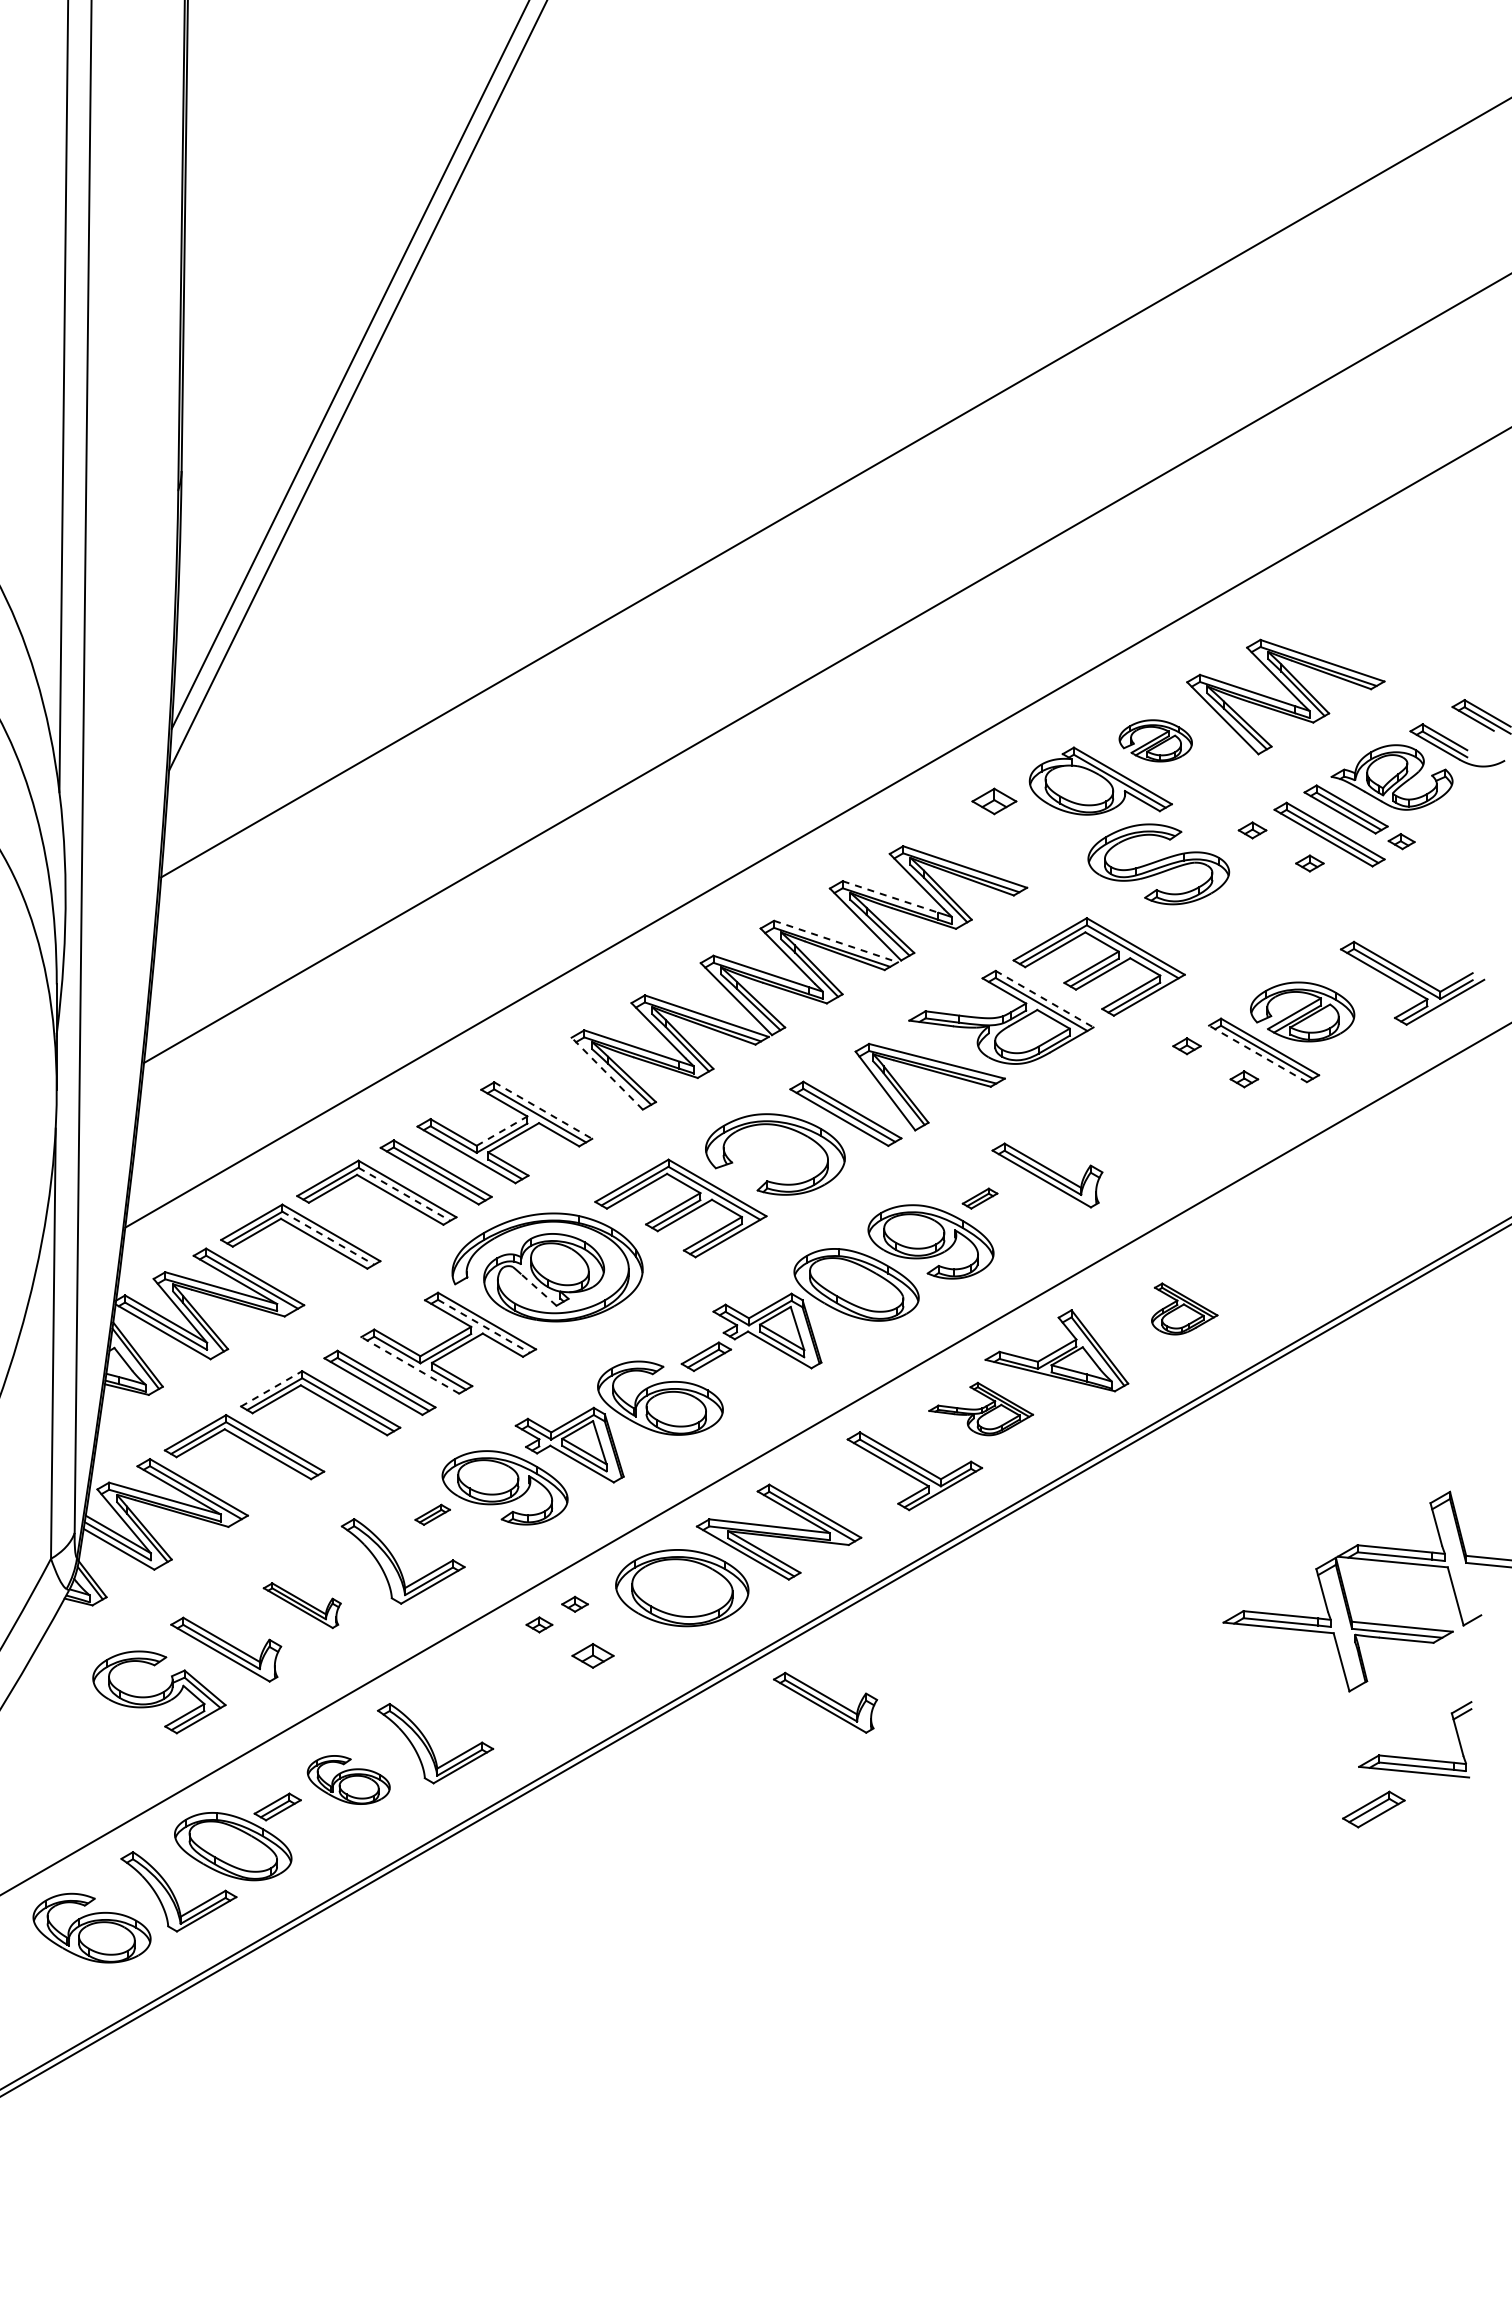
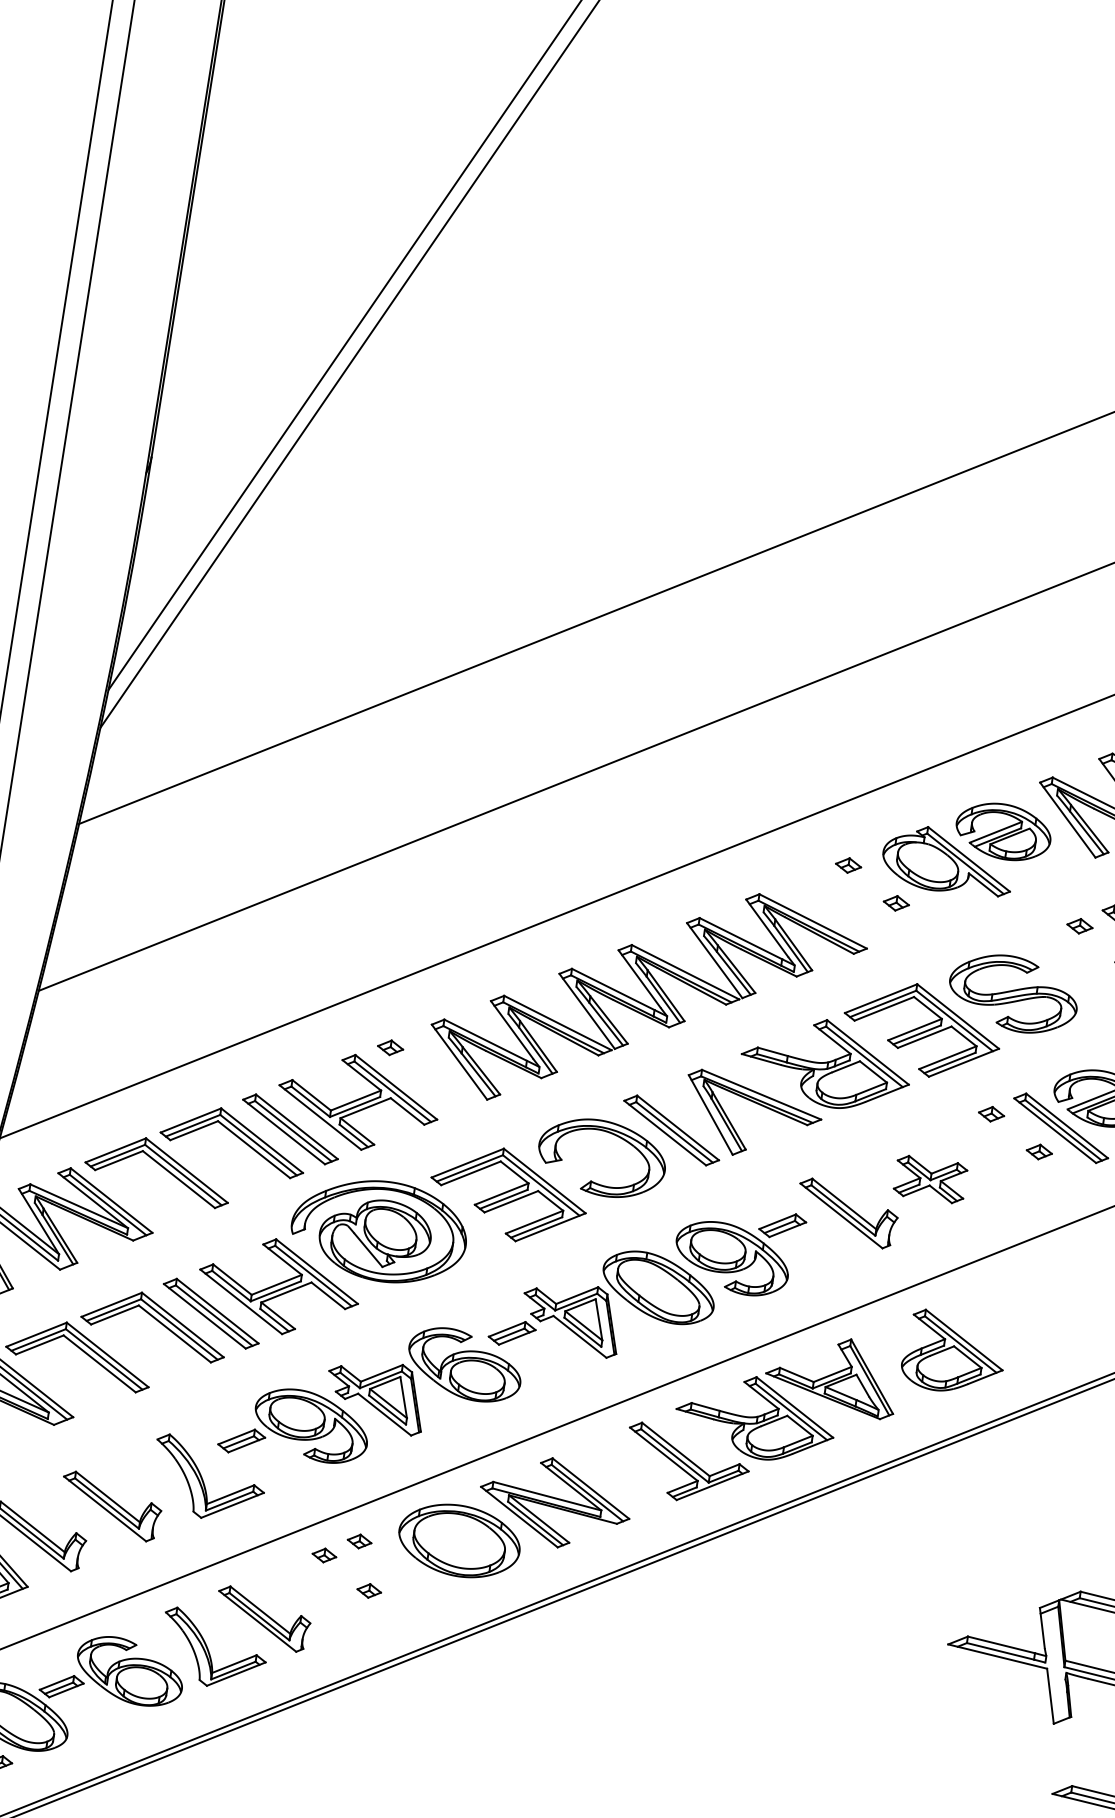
part: (1155, 740) -> (1003, 831), size x1.43
part: (994, 801) -> (848, 865), size x0.62
part: (1051, 834) -> (896, 903), added
part: (1158, 864) -> (1013, 993), moved
line: (890, 897) -> (741, 939), dashed -> solid
line: (836, 941) -> (686, 972), dashed -> solid
line: (1044, 999) -> (867, 1052), dashed -> solid
line: (1258, 1053) -> (1055, 1130), dashed -> solid
part: (530, 1068) -> (390, 1047), added
line: (607, 1073) -> (459, 1062), dashed -> solid
line: (543, 1110) -> (396, 1087), dashed -> solid
part: (1131, 1126) -> (930, 1180), added
line: (502, 1130) -> (356, 1100), dashed -> solid
line: (404, 1194) -> (258, 1145), dashed -> solid
part: (979, 1198) -> (782, 1225), size x1.43
line: (328, 1238) -> (183, 1175), dashed -> solid
line: (538, 1290) -> (368, 1250), dashed -> solid
part: (1184, 1308) -> (954, 1352), size x1.67
line: (484, 1326) -> (314, 1276), dashed -> solid
line: (410, 1365) -> (241, 1301), dashed -> solid
line: (272, 1388) -> (112, 1304), dashed -> solid
part: (980, 1408) -> (755, 1416), size x1.67
part: (432, 1514) -> (241, 1440), size x1.43
part: (302, 1605) -> (111, 1506), size x1.43
part: (593, 1655) -> (369, 1590), size x0.62
part: (825, 1702) -> (263, 1618), moved
part: (348, 1779) -> (129, 1671), size x1.43

